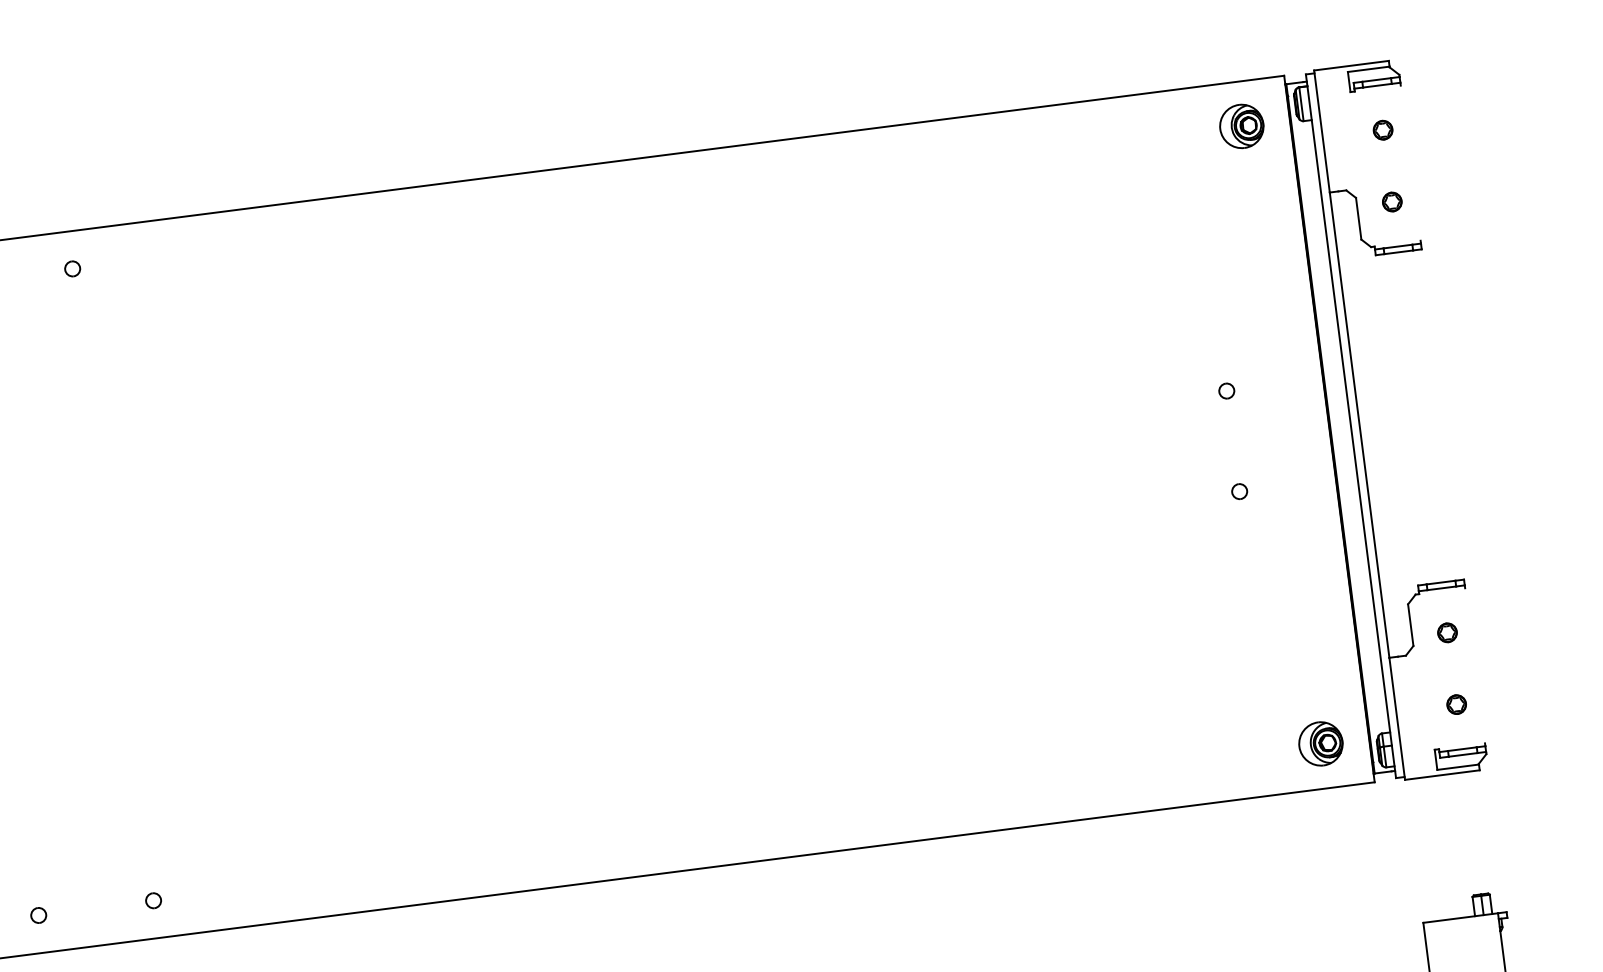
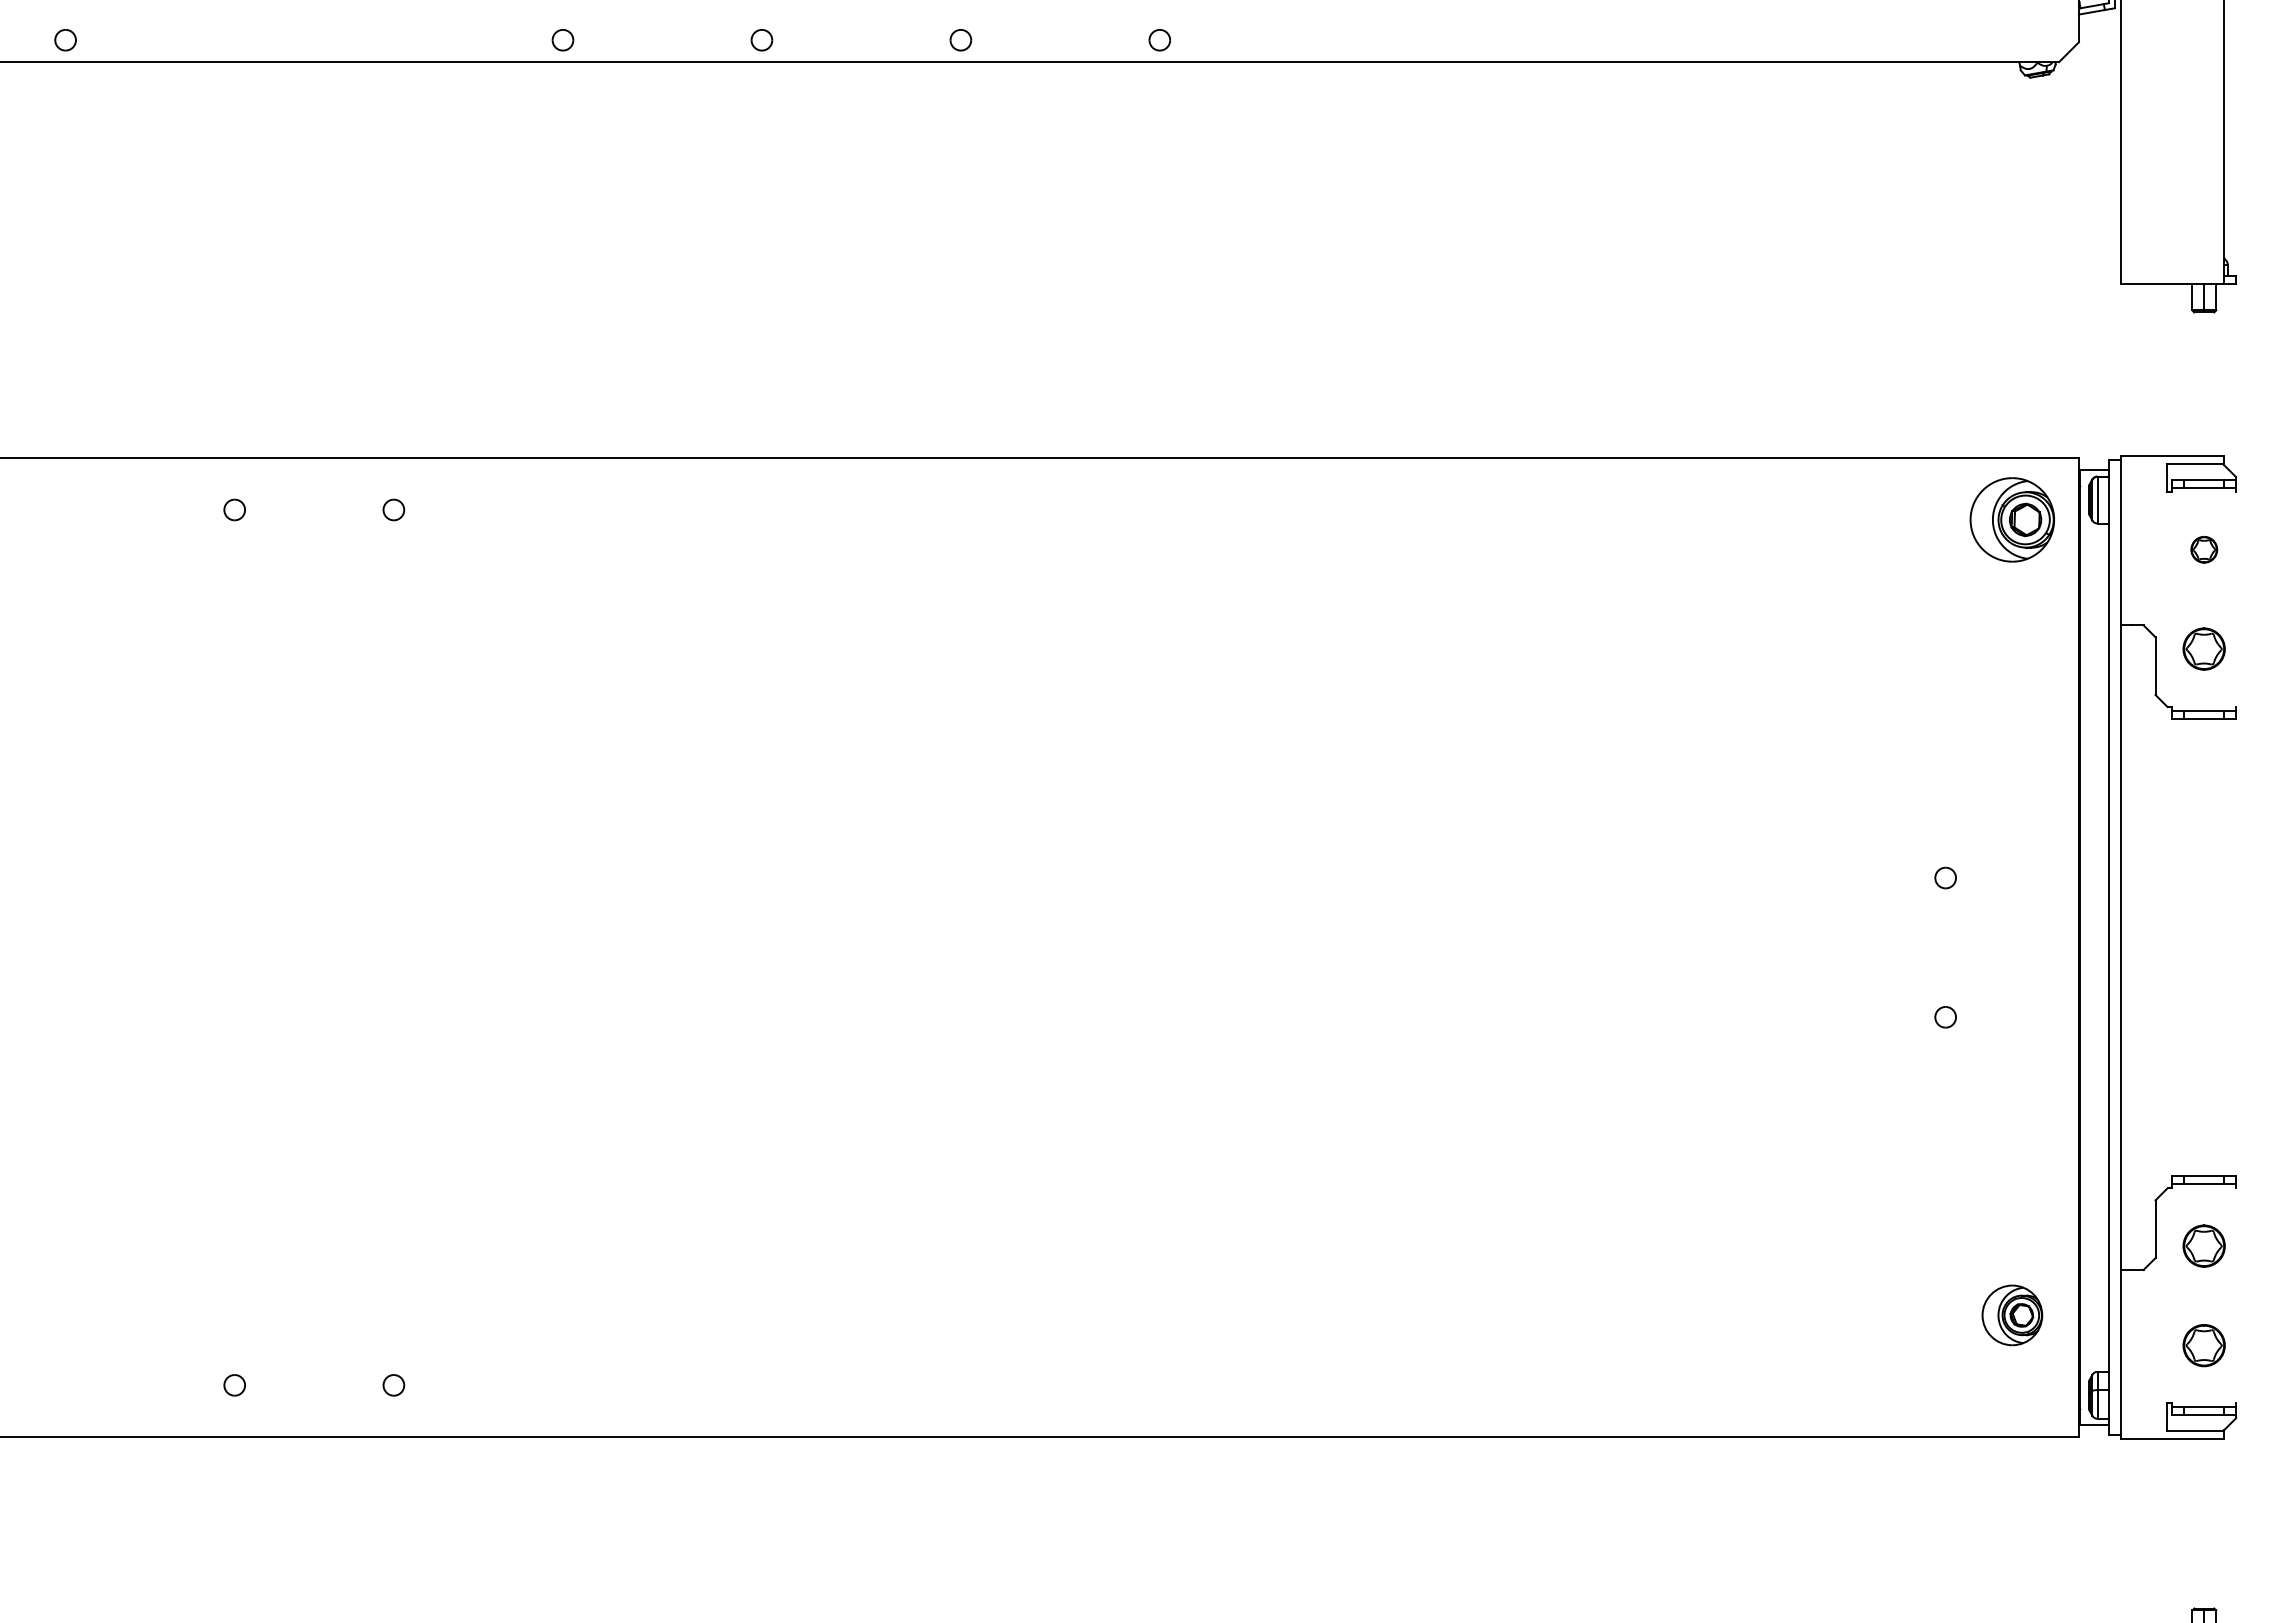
part: (1241, 126) -> (2012, 519), size x1.4
part: (1392, 202) -> (2204, 649), size x1.6
part: (1447, 632) -> (2204, 1245), size x1.6
part: (1456, 704) -> (2204, 1345), size x1.6
part: (1321, 743) -> (2012, 1315), moved

